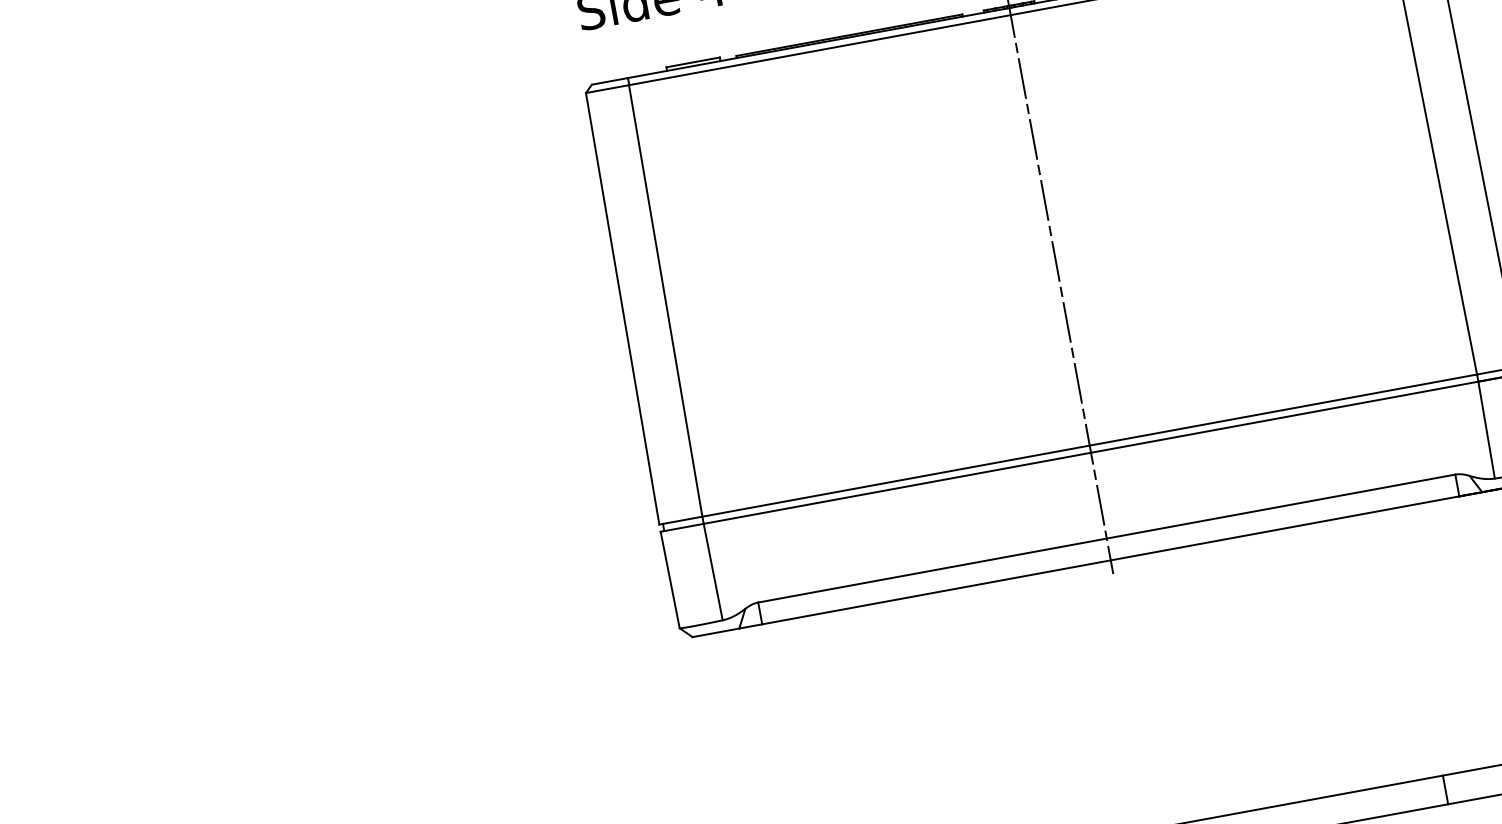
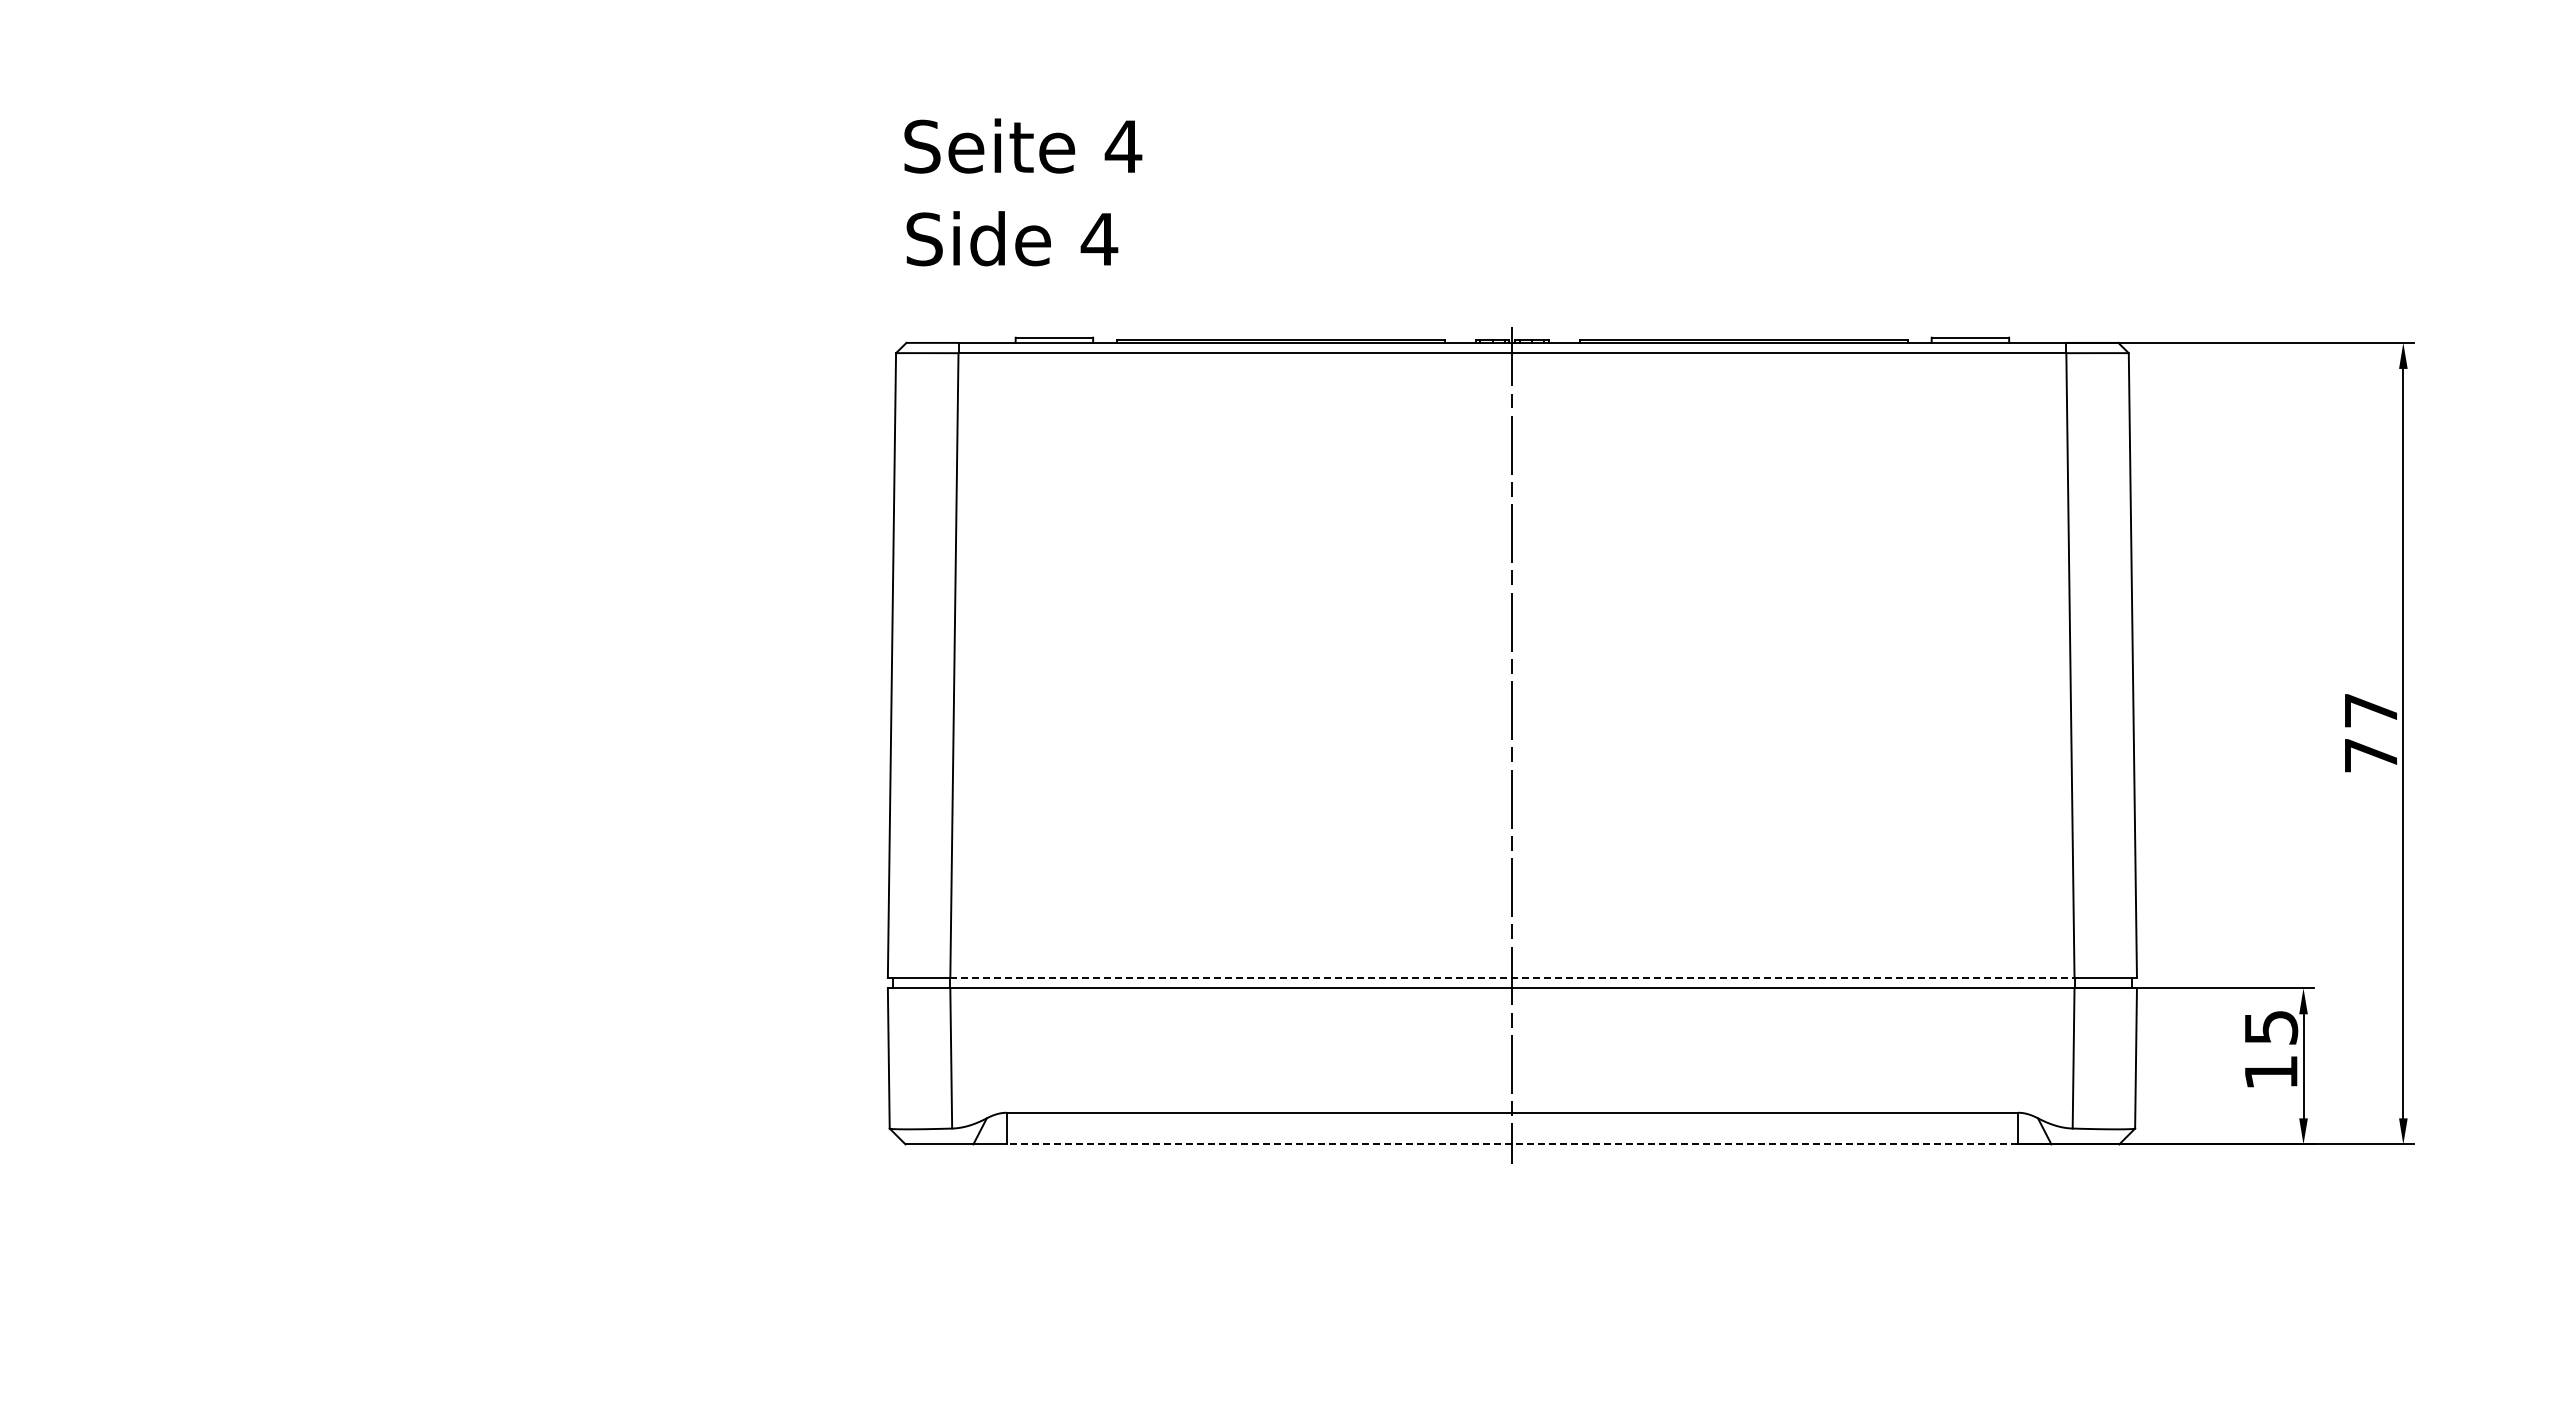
line: (1089, 445) -> (1512, 977), solid -> dashed
line: (1110, 560) -> (1512, 1144), solid -> dashed

